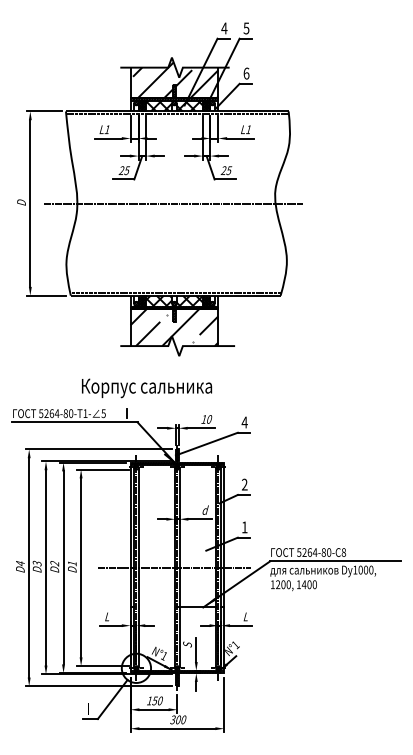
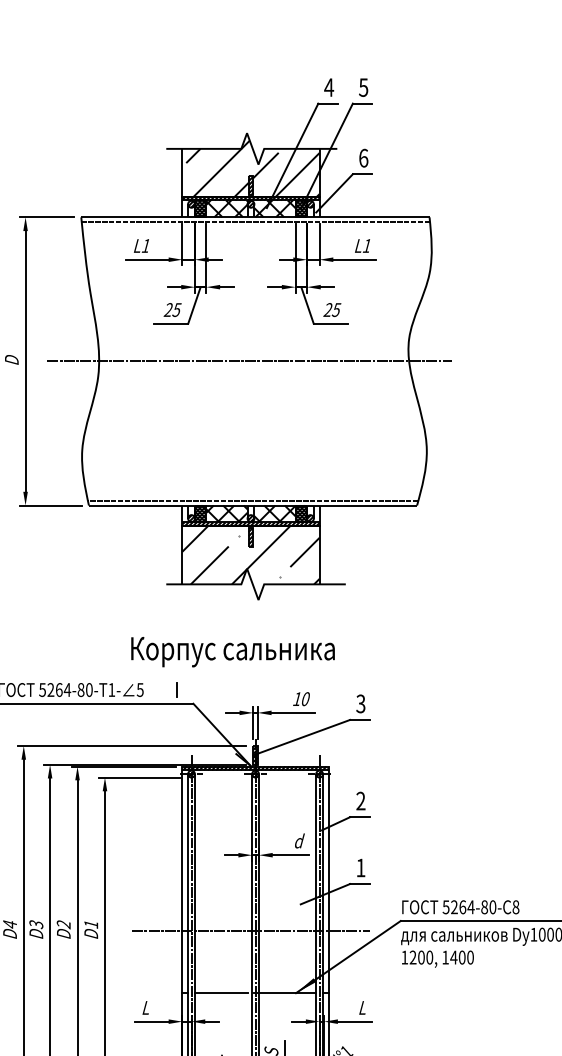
text: (147, 388) -> (233, 652), moved
text: (244, 422) -> (360, 703), 4 -> 3
line: (155, 607) -> (221, 993), added

